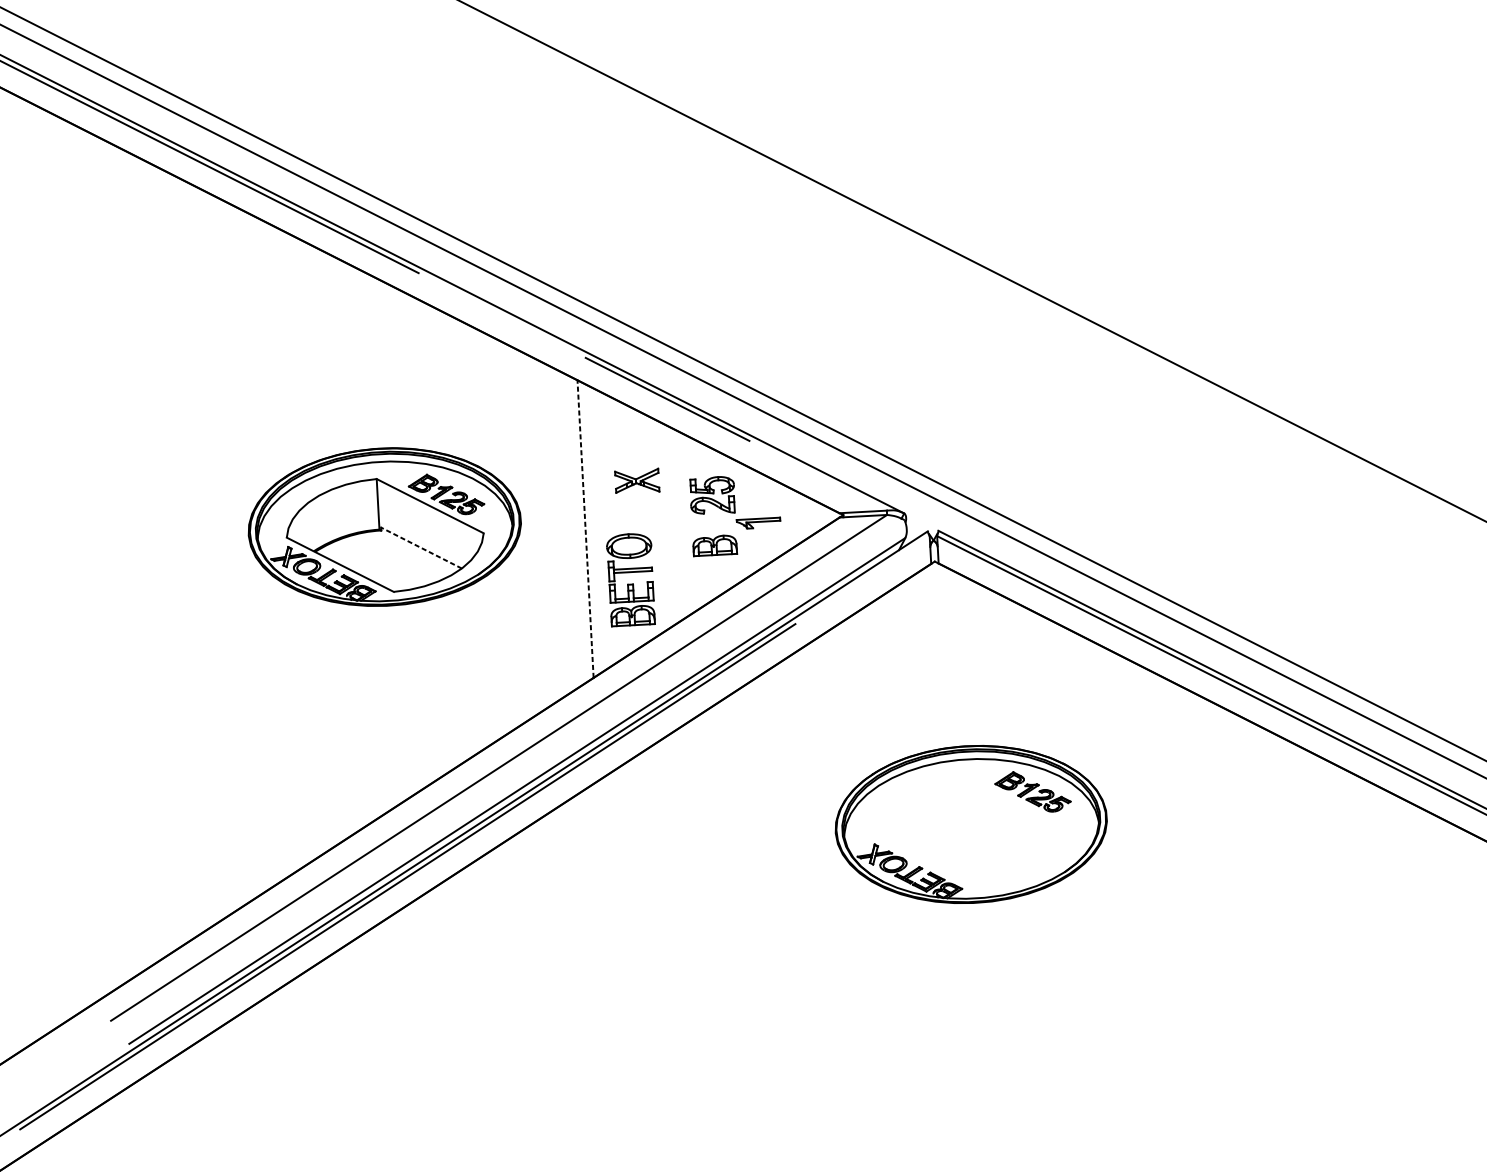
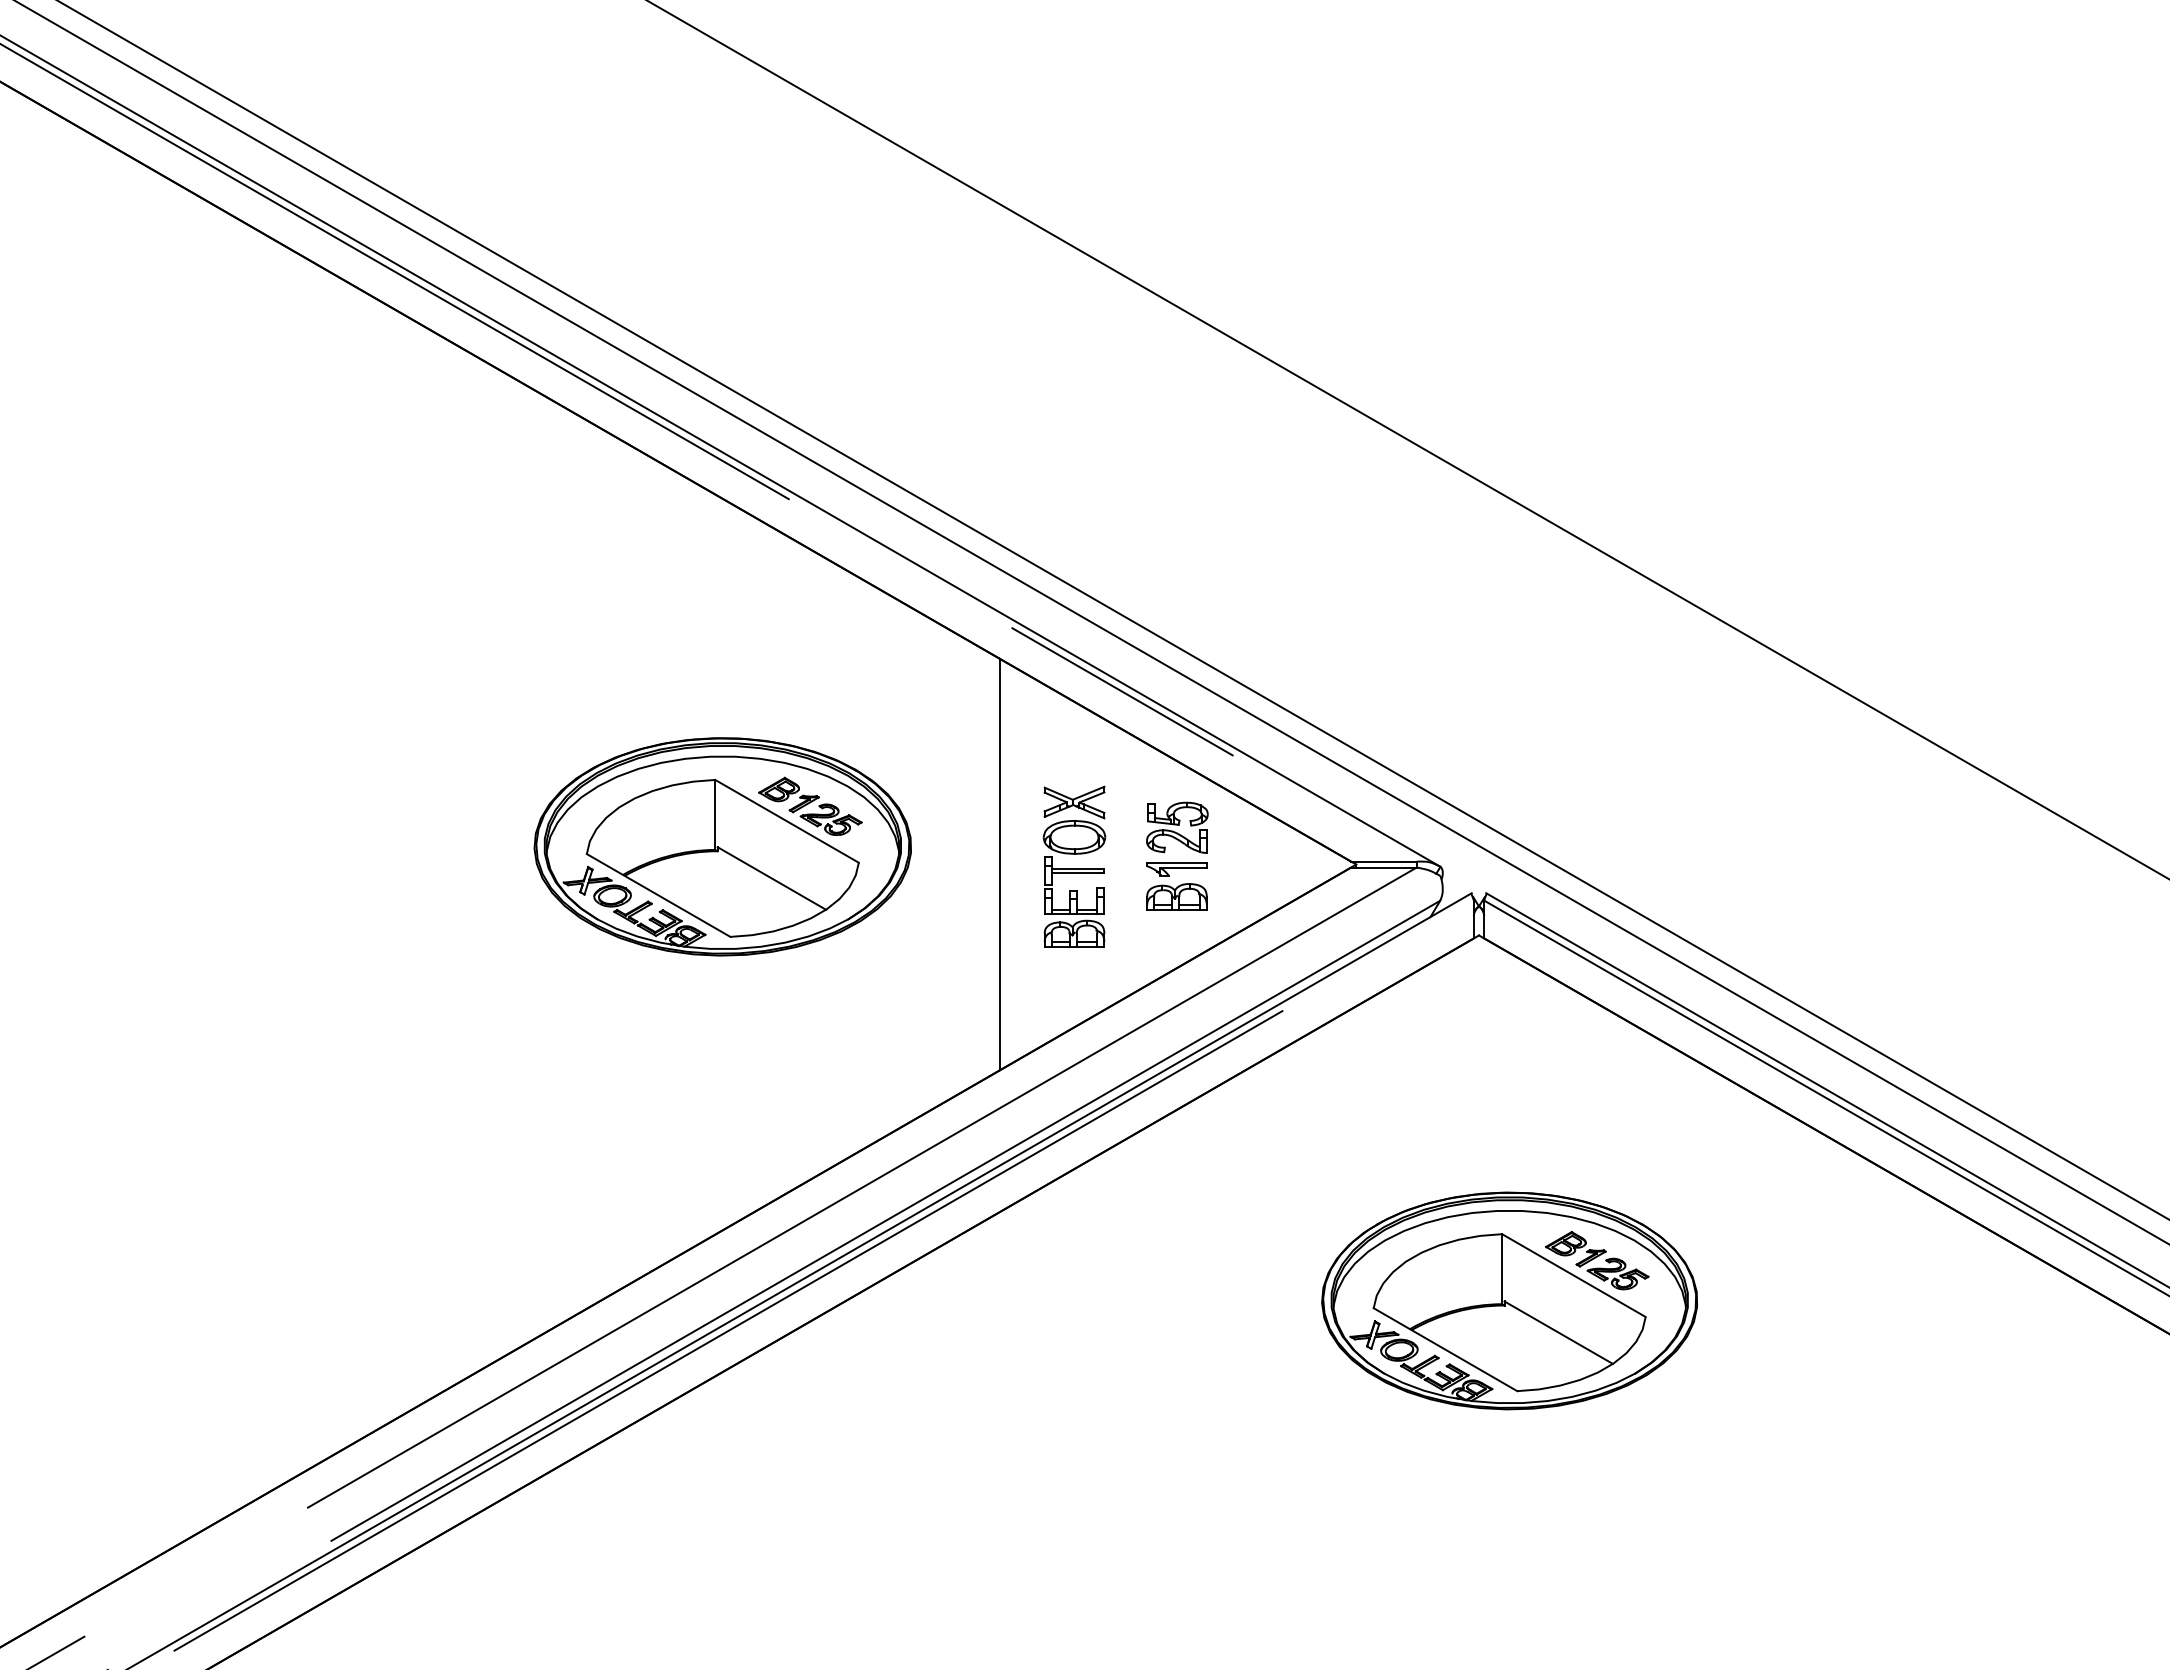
part: (758, 523) -> (1176, 869), moved
line: (585, 529) -> (999, 864), dashed -> solid
line: (421, 548) -> (771, 878), dashed -> solid
part: (631, 584) -> (1074, 890), moved
part: (971, 832) -> (1509, 1312), added

